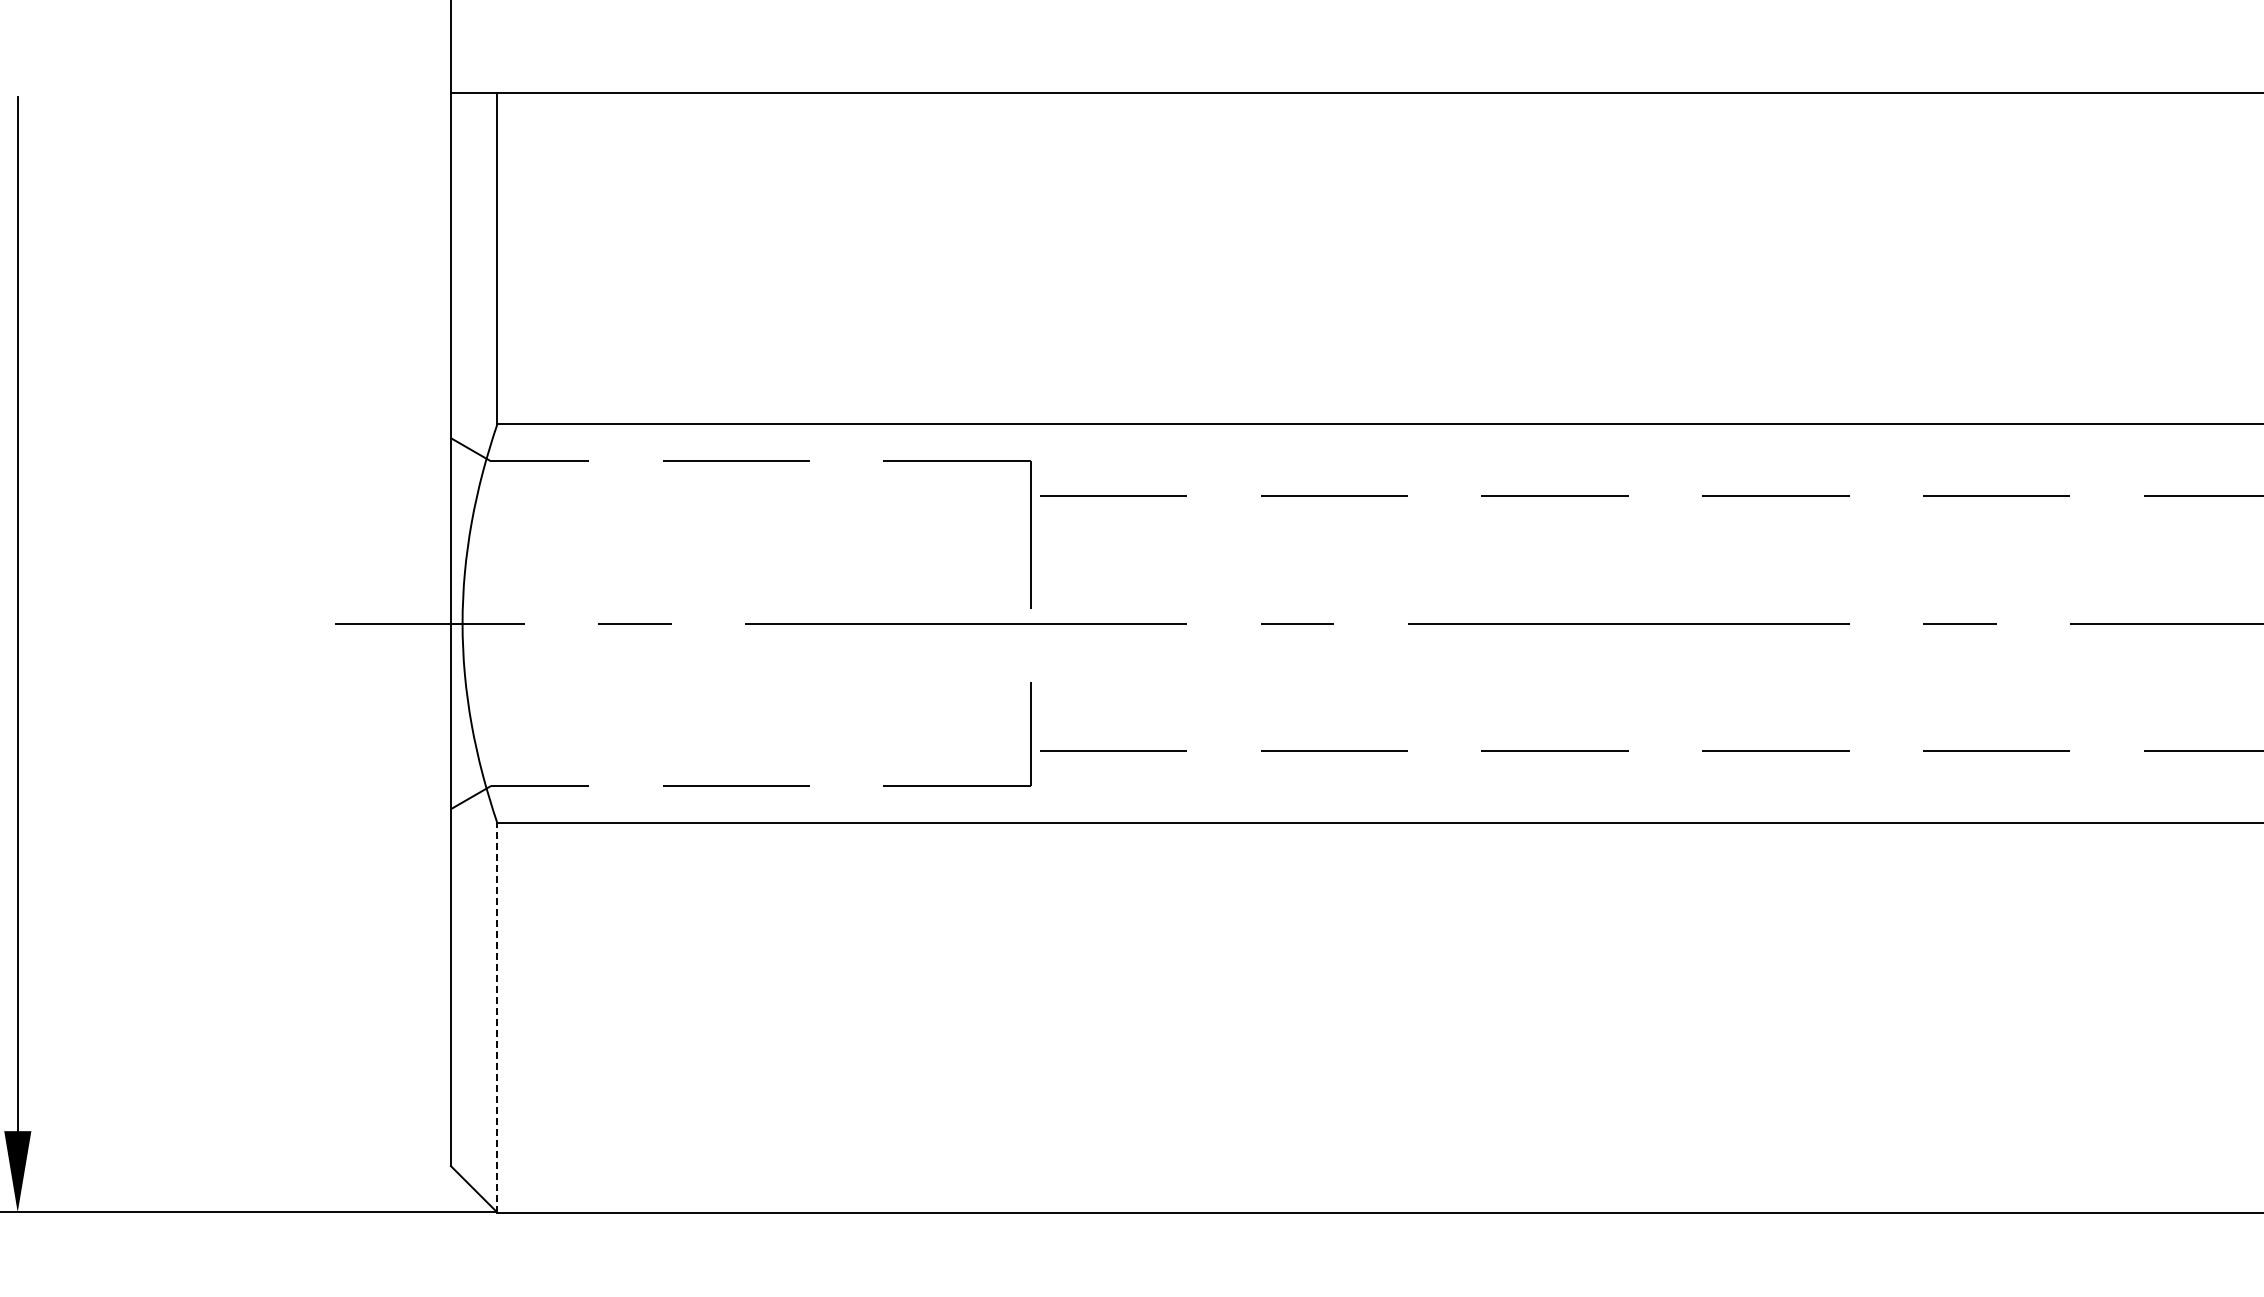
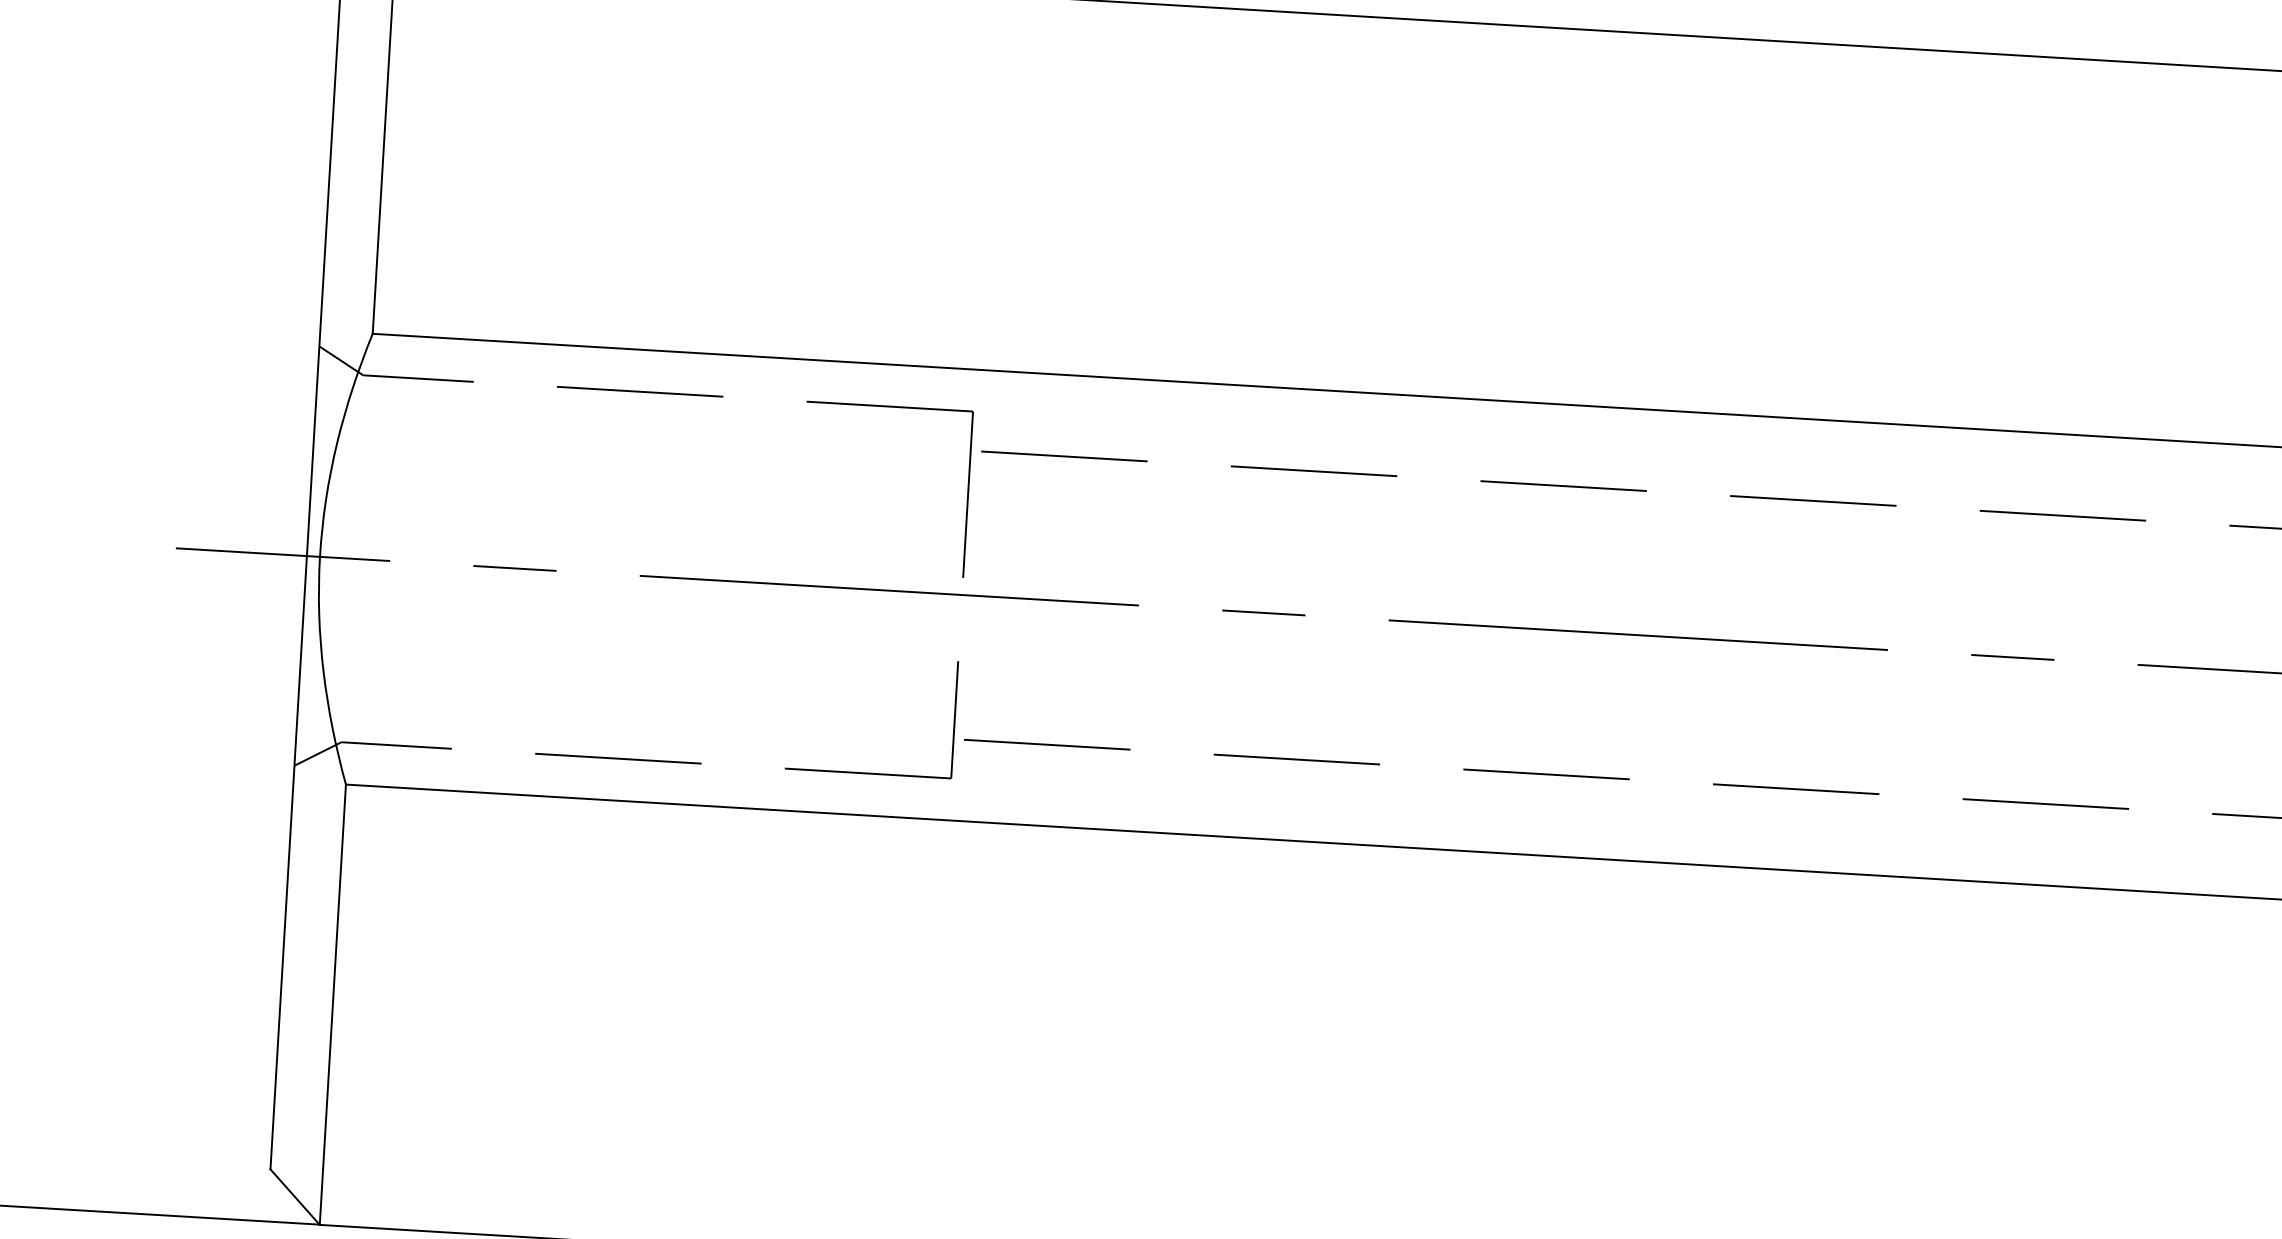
line: (497, 1017) -> (333, 1004), dashed -> solid

